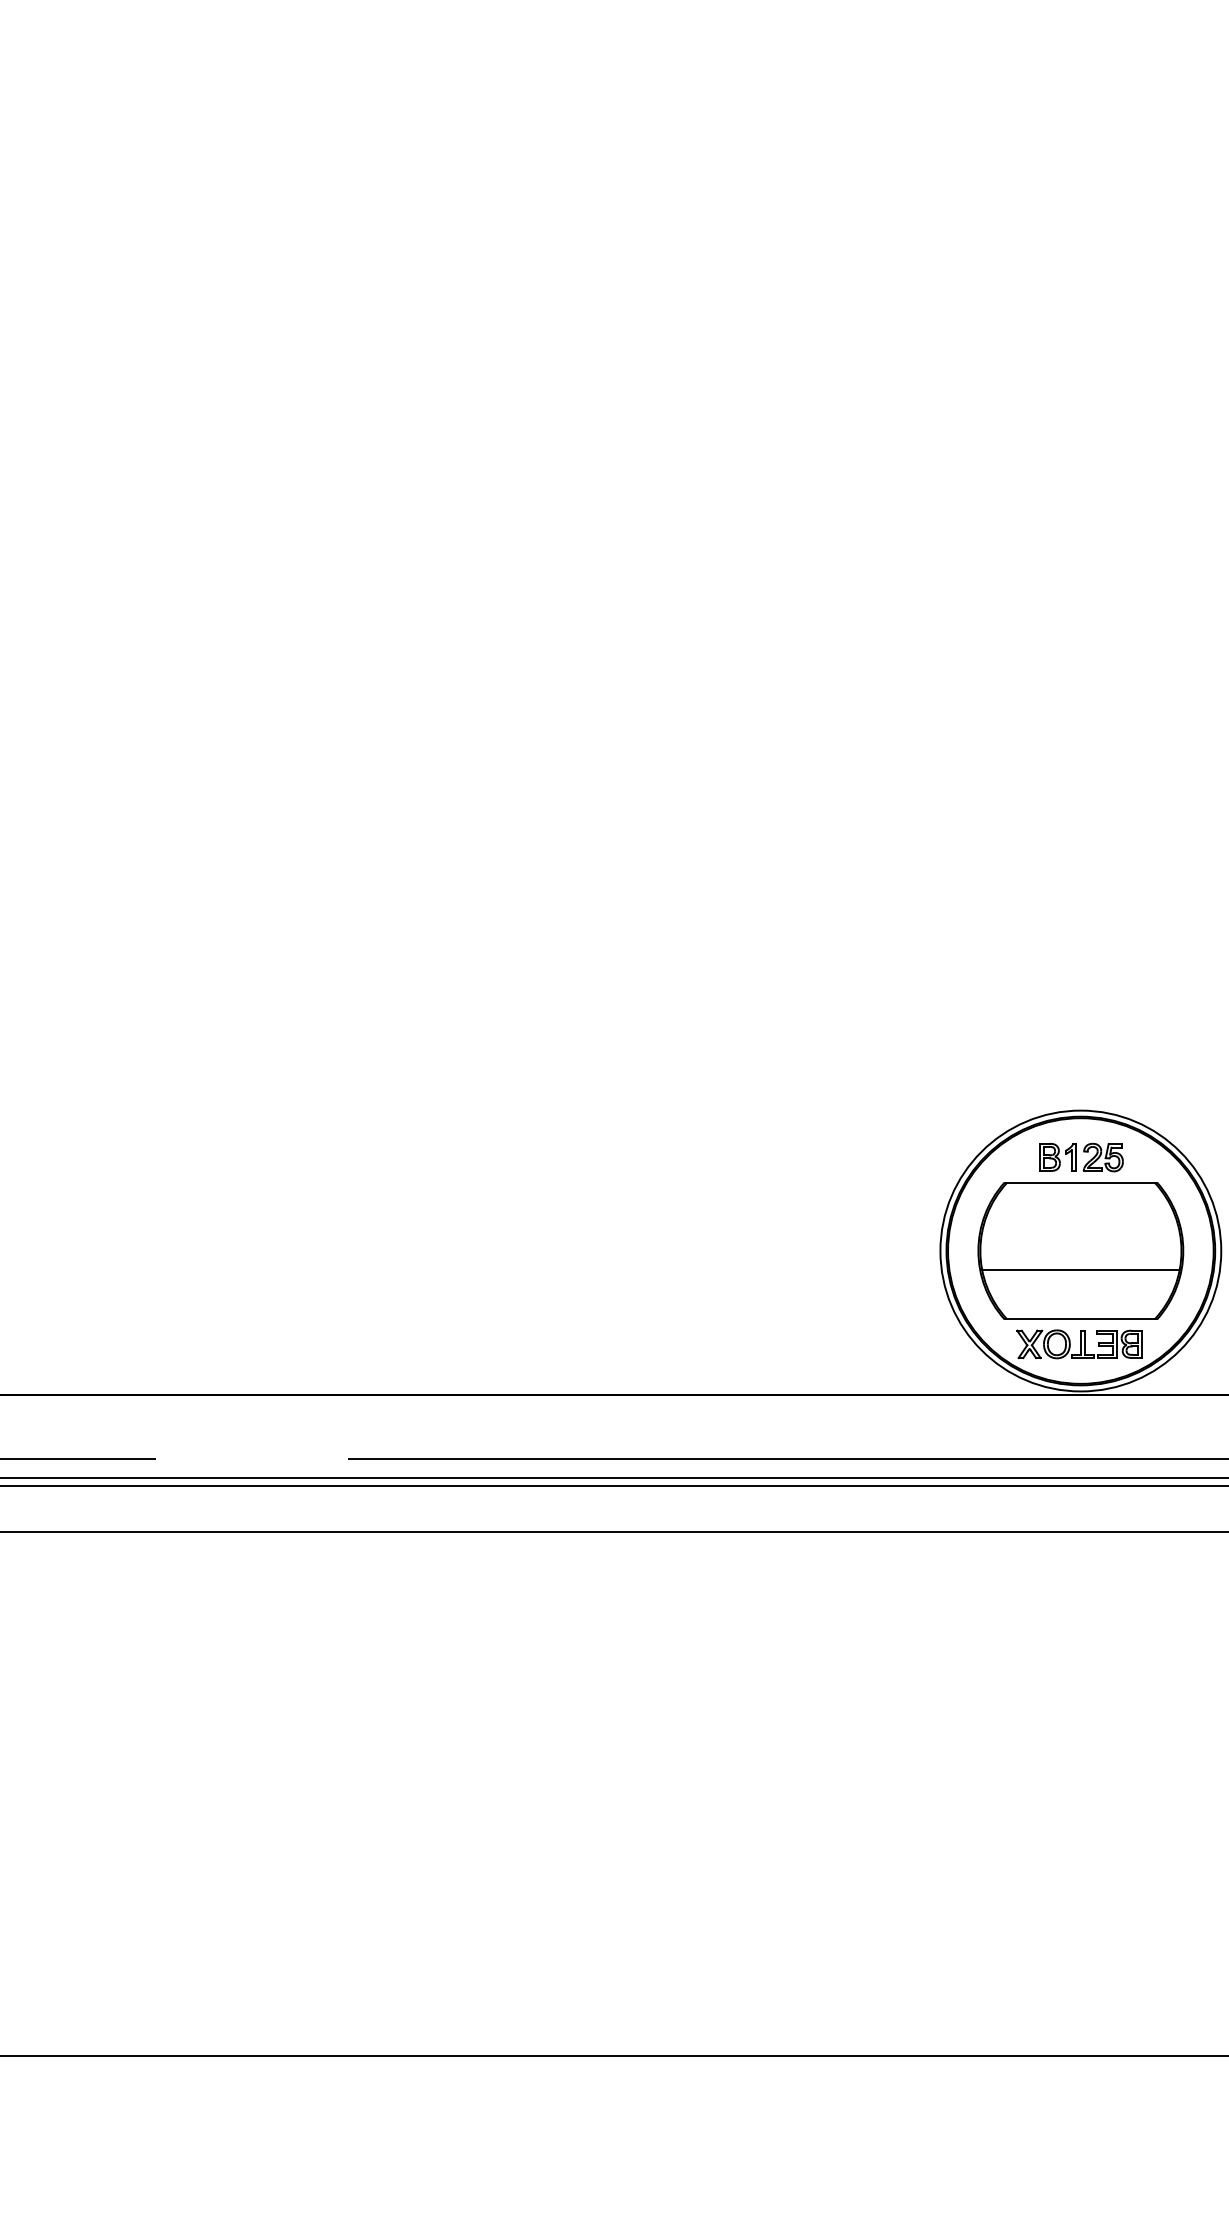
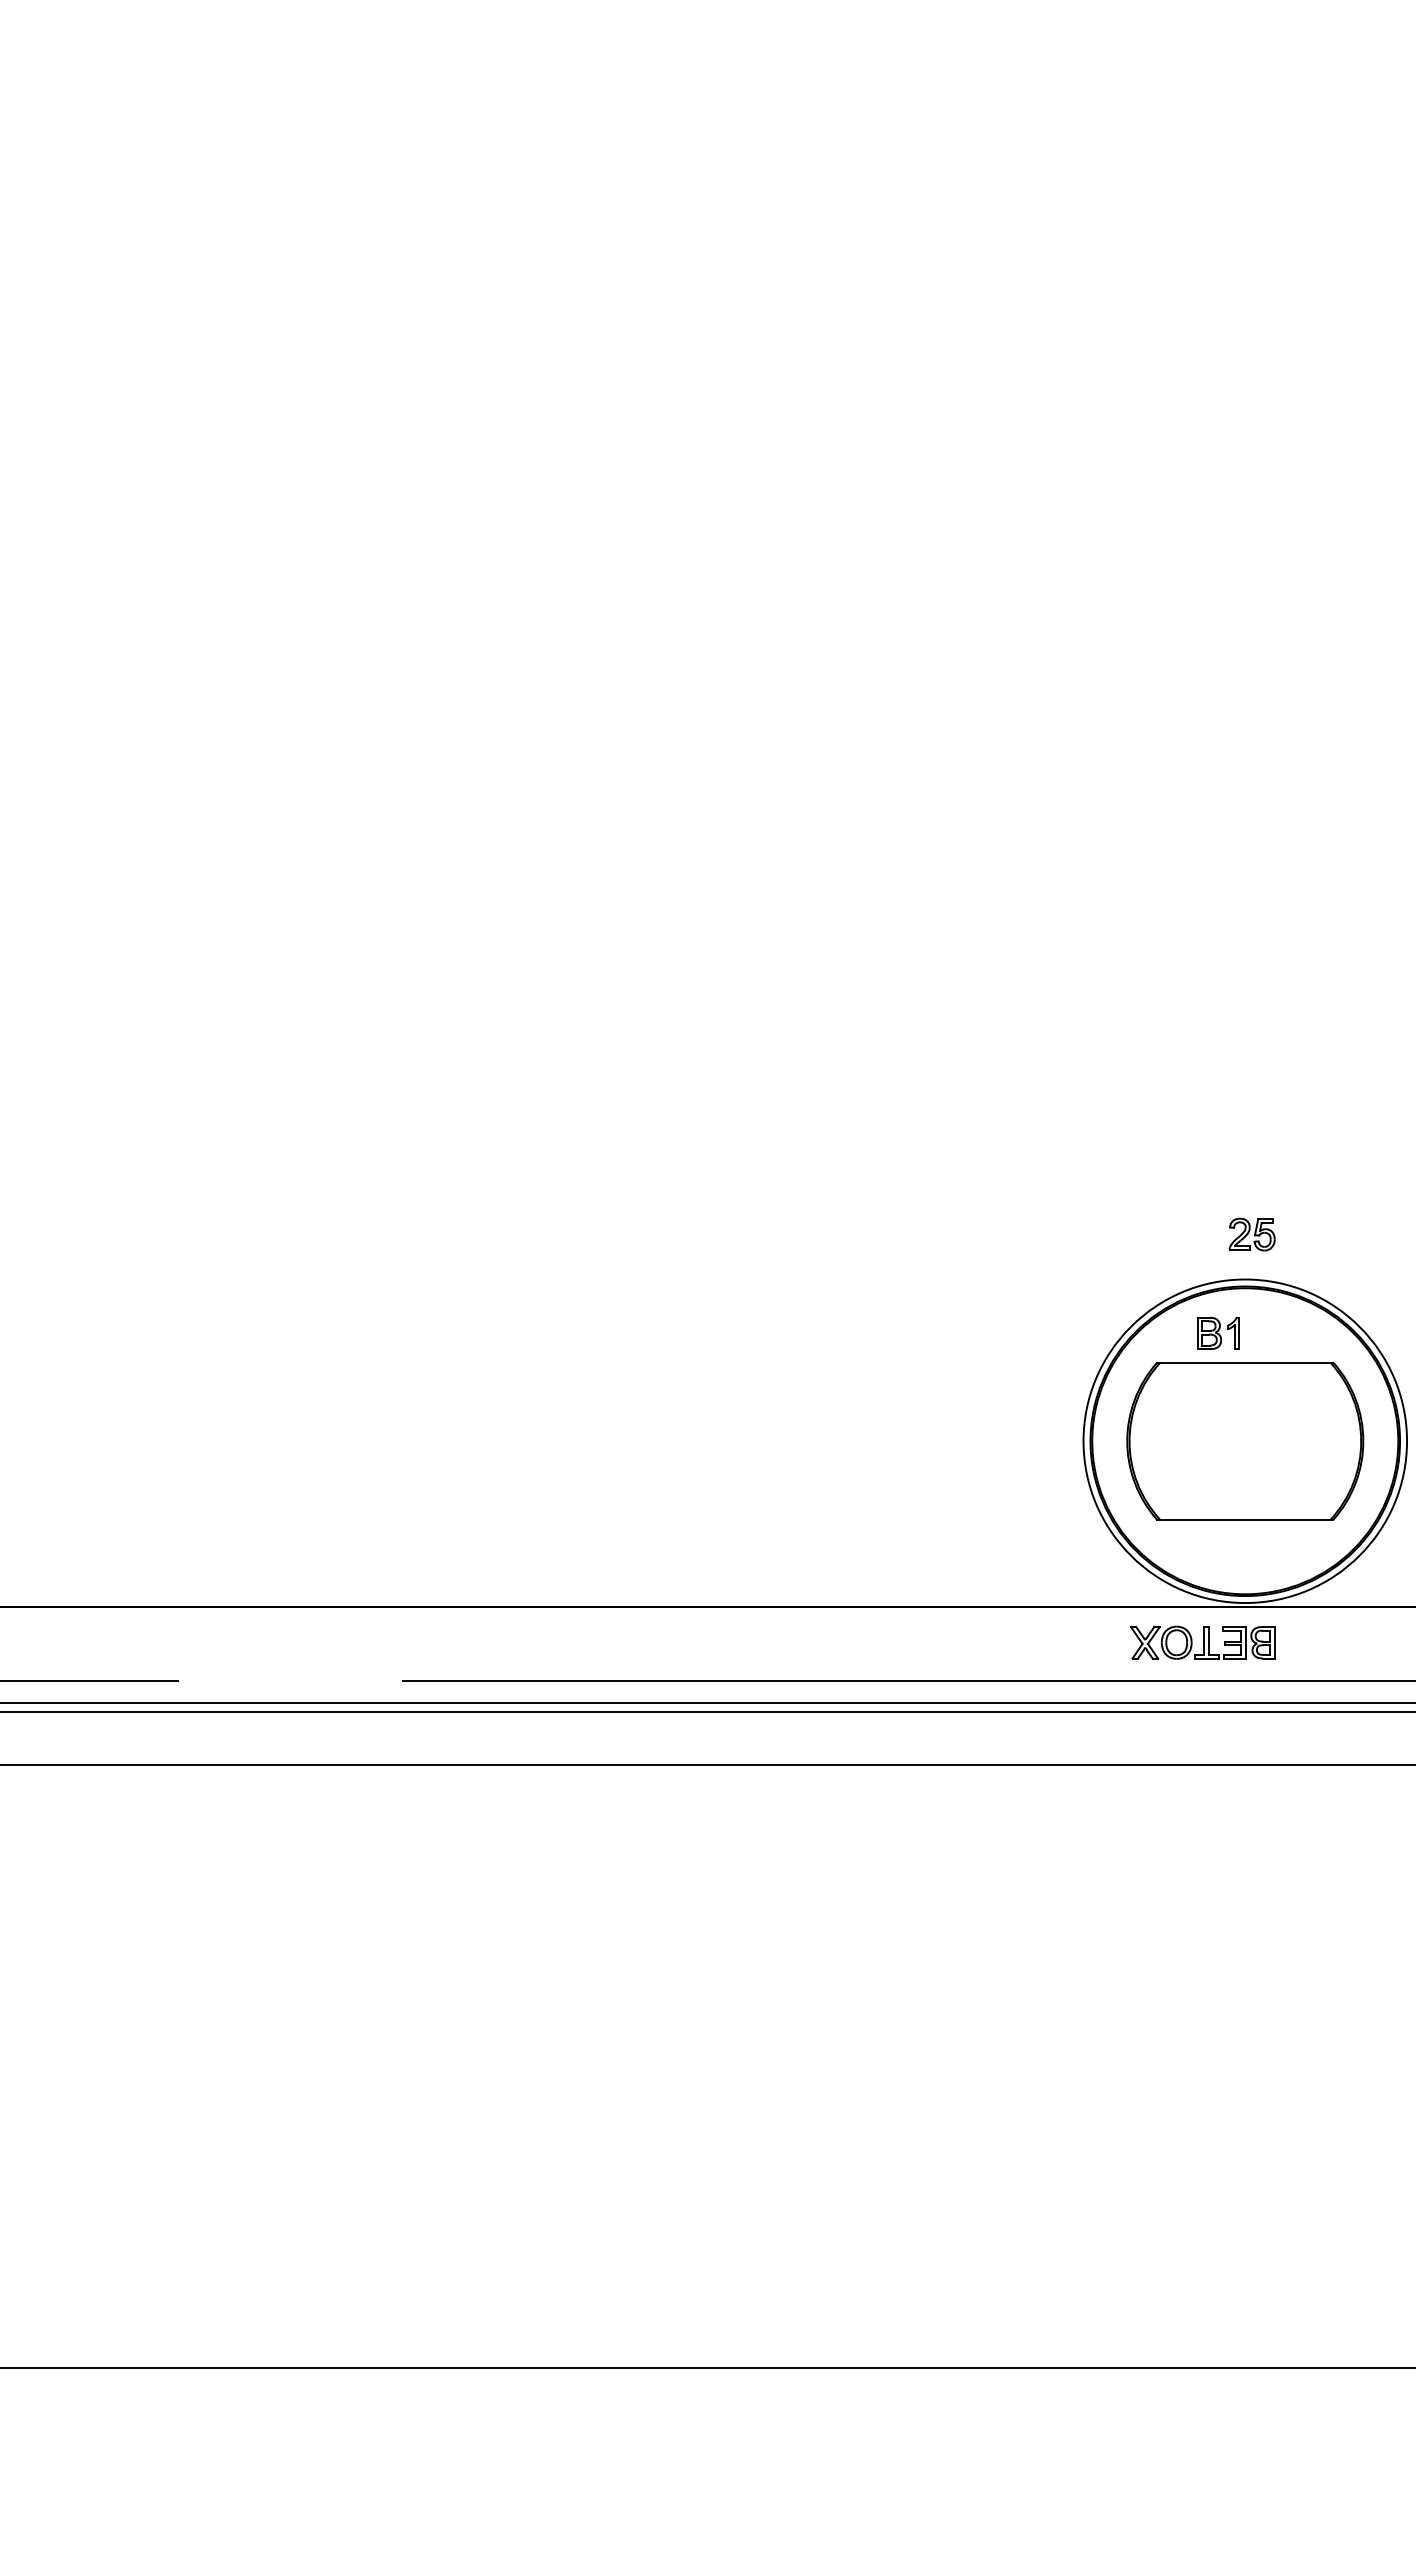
part: (1102, 1157) -> (1251, 1234), moved
line: (1081, 1270) -> (1245, 1463), removed
part: (1079, 1344) -> (1202, 1642), moved

